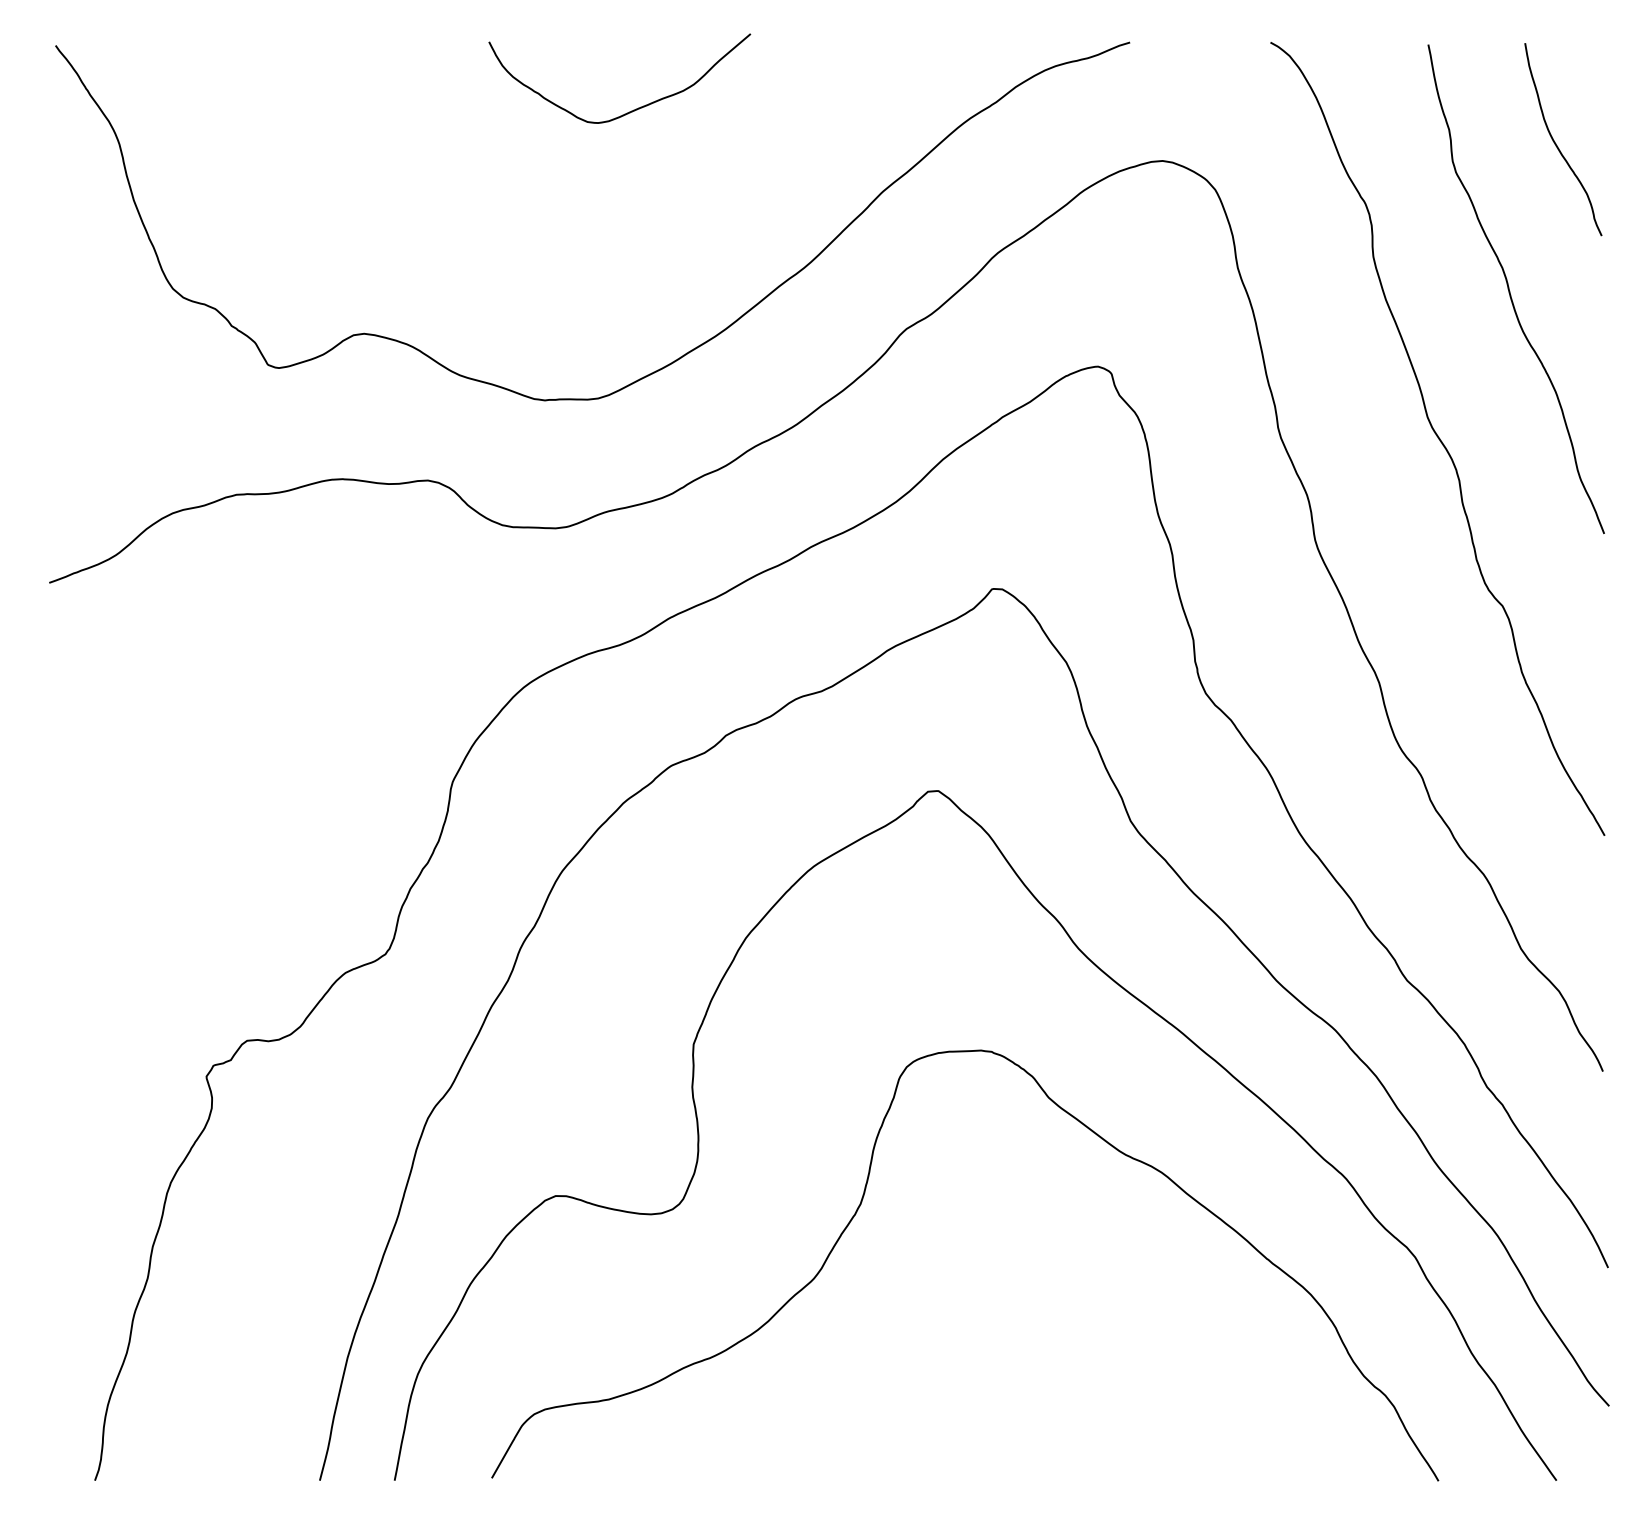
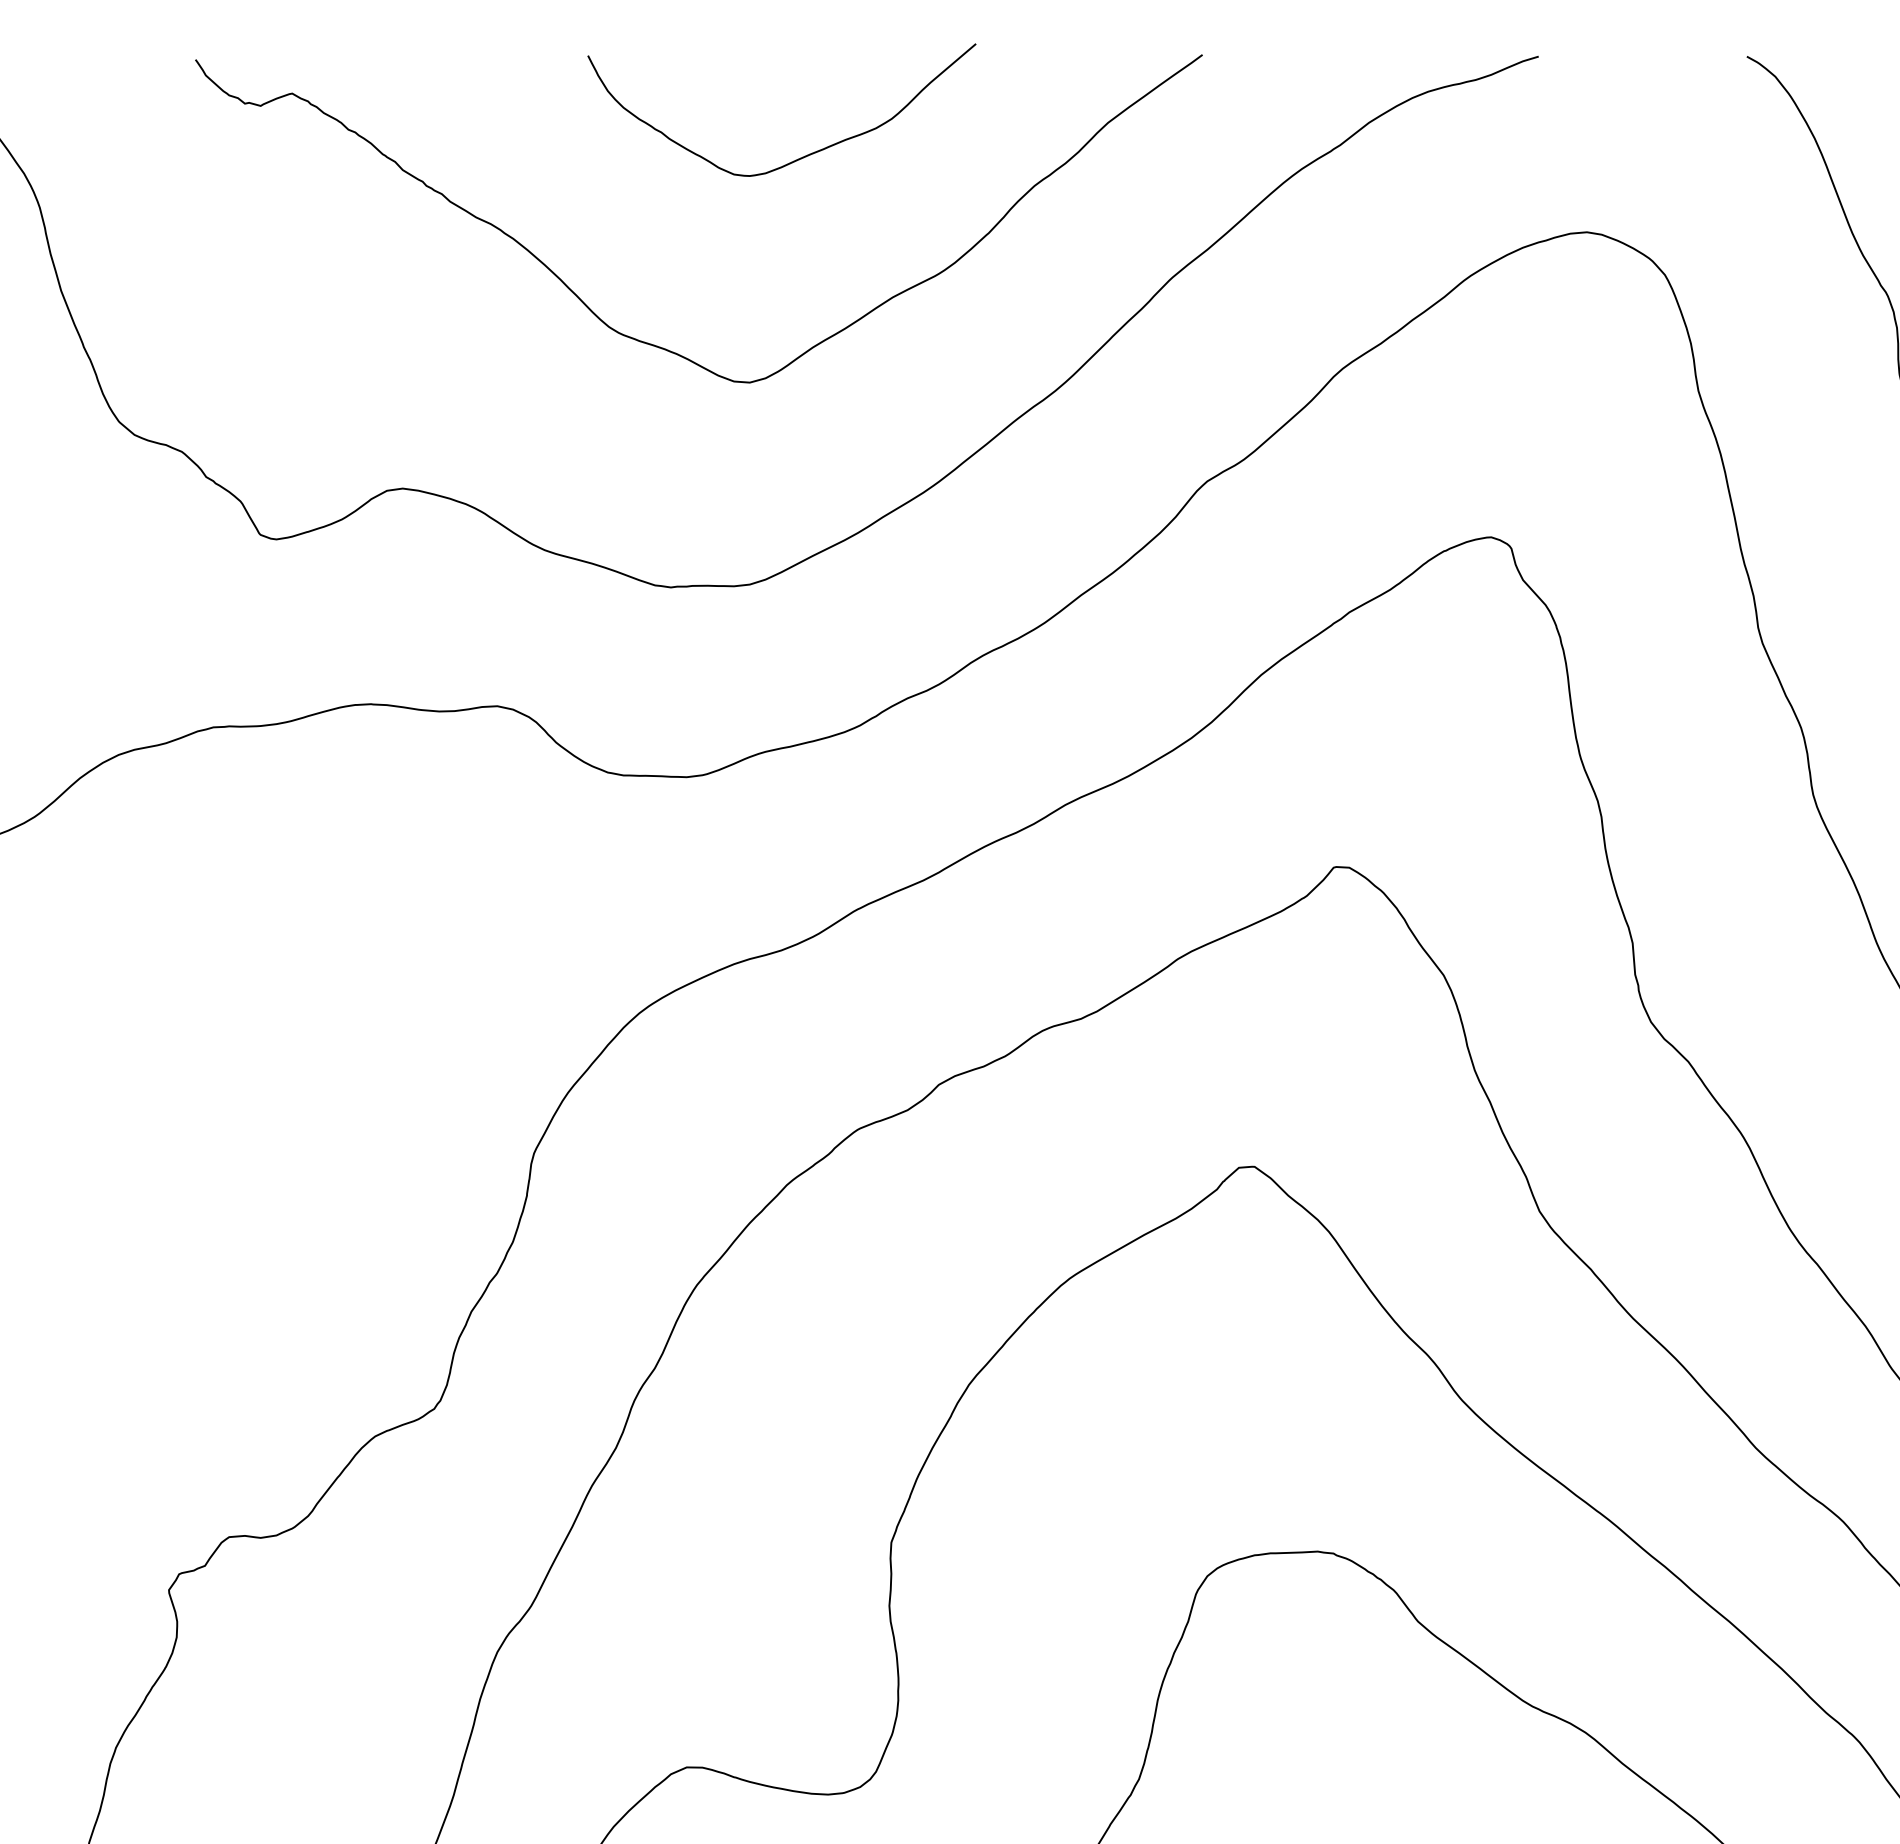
curve: (534, 236) -> (655, 344), added

